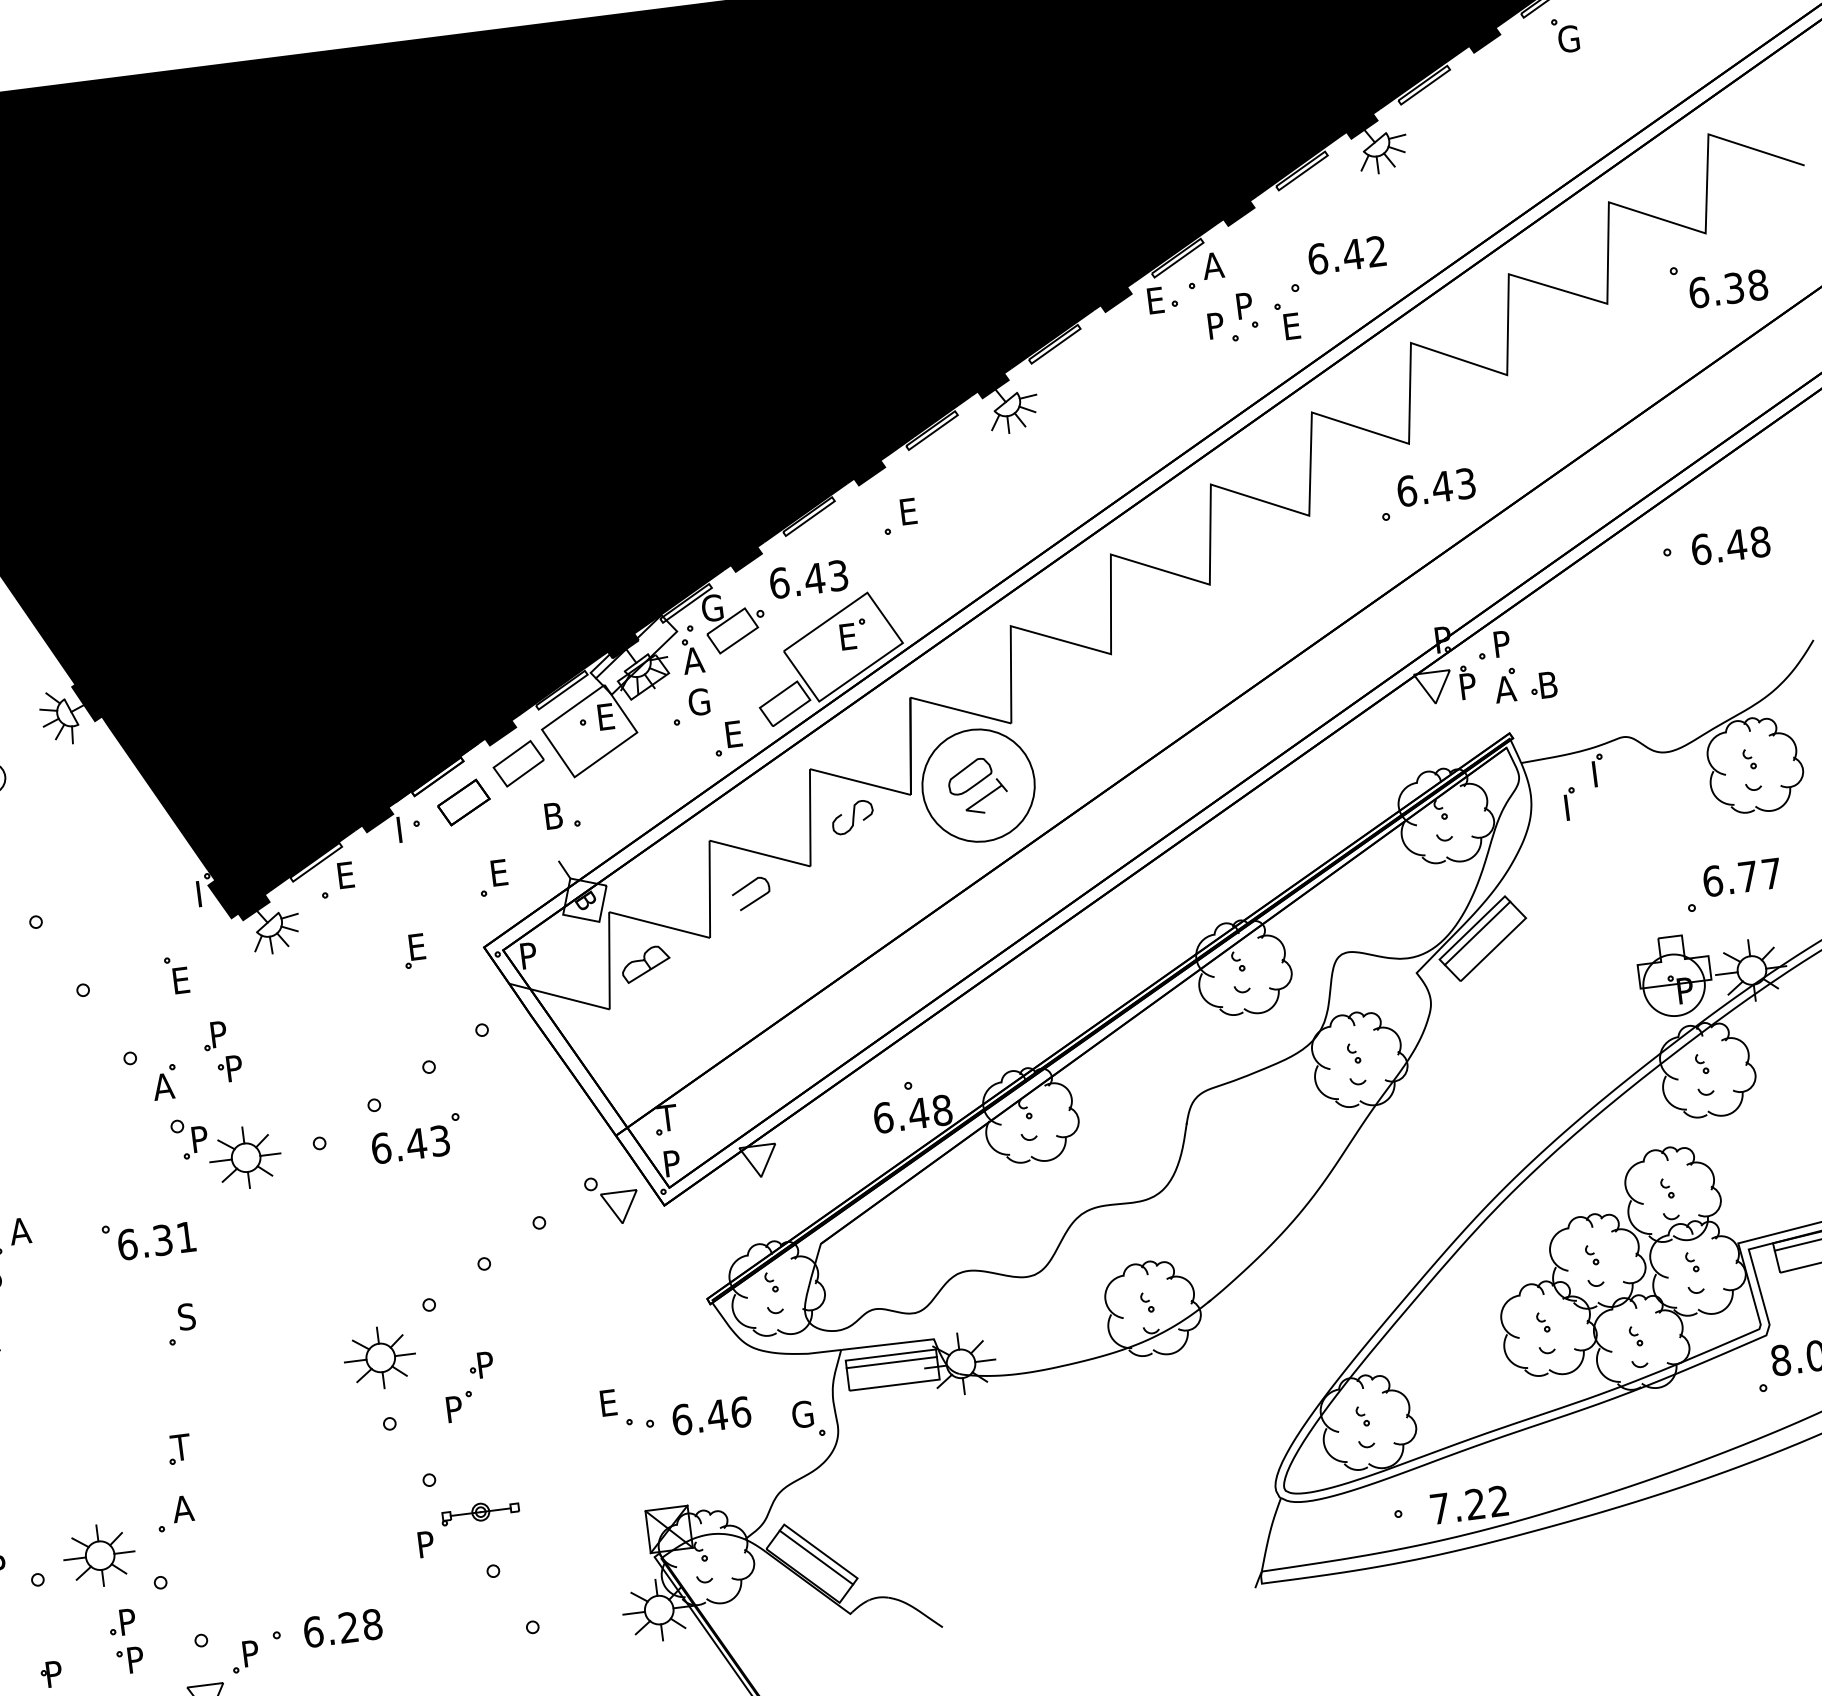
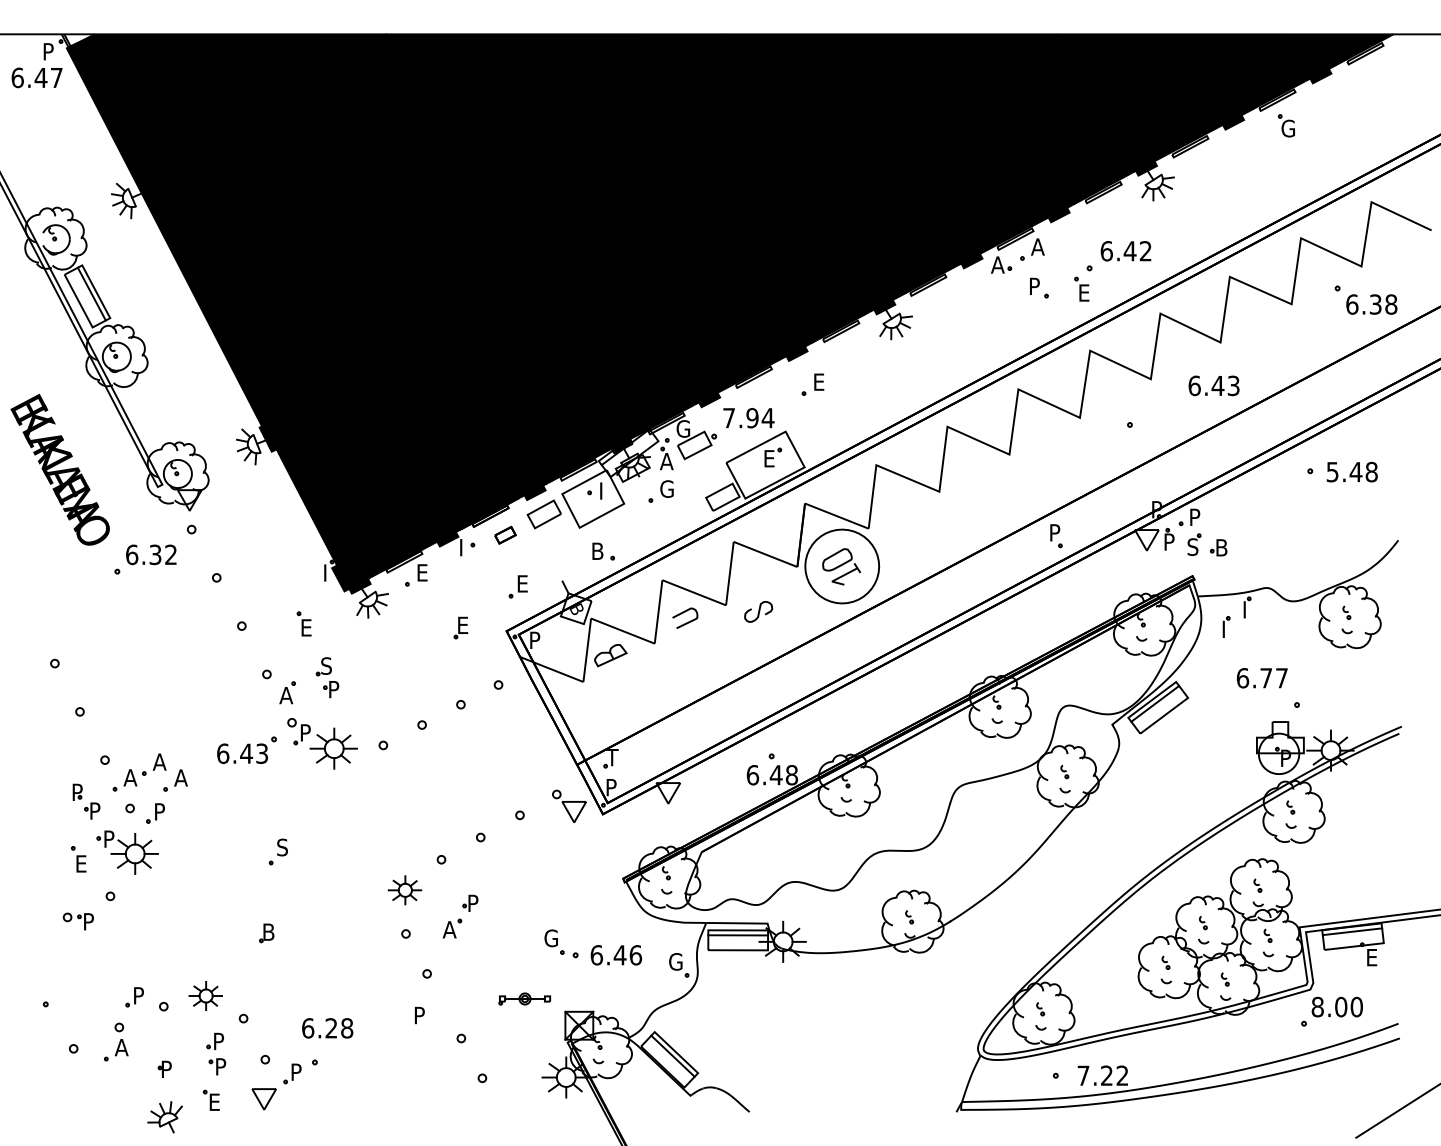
text: (1155, 299) -> (997, 264), E -> A
part: (1247, 311) -> (1056, 536), moved
text: (1435, 486) -> (1213, 385), moved
text: (1700, 548) -> (1332, 471), 6.48 -> 5.48
text: (808, 578) -> (748, 417), 6.43 -> 7.94
text: (1505, 688) -> (1193, 546), A -> S
text: (608, 715) -> (606, 490), E -> I
part: (727, 739) -> (682, 515), removed
part: (464, 803) -> (505, 535), size x0.6
part: (562, 815) -> (603, 551), moved
curve: (852, 816) -> (758, 611), moved
text: (1741, 878) -> (1261, 678), moved
text: (218, 1033) -> (326, 665), P -> S
part: (415, 1137) -> (246, 749), moved
part: (158, 1239) -> (270, 794), removed
part: (379, 1358) -> (404, 890), size x0.7
text: (608, 1403) -> (550, 938), E -> G
text: (454, 1408) -> (449, 929), P -> A
text: (180, 1446) -> (267, 931), T -> B
part: (479, 1511) -> (524, 998), moved
part: (174, 1513) -> (258, 974), removed
part: (98, 1555) -> (205, 995), size x0.7
text: (342, 1628) -> (327, 1028), moved

